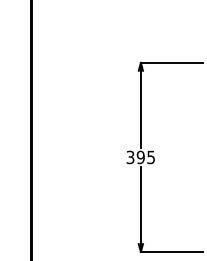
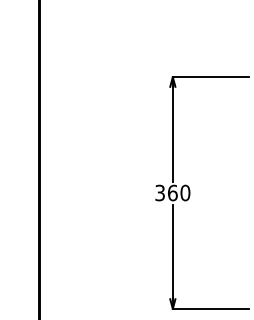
text: (145, 157) -> (178, 193), 395 -> 360

